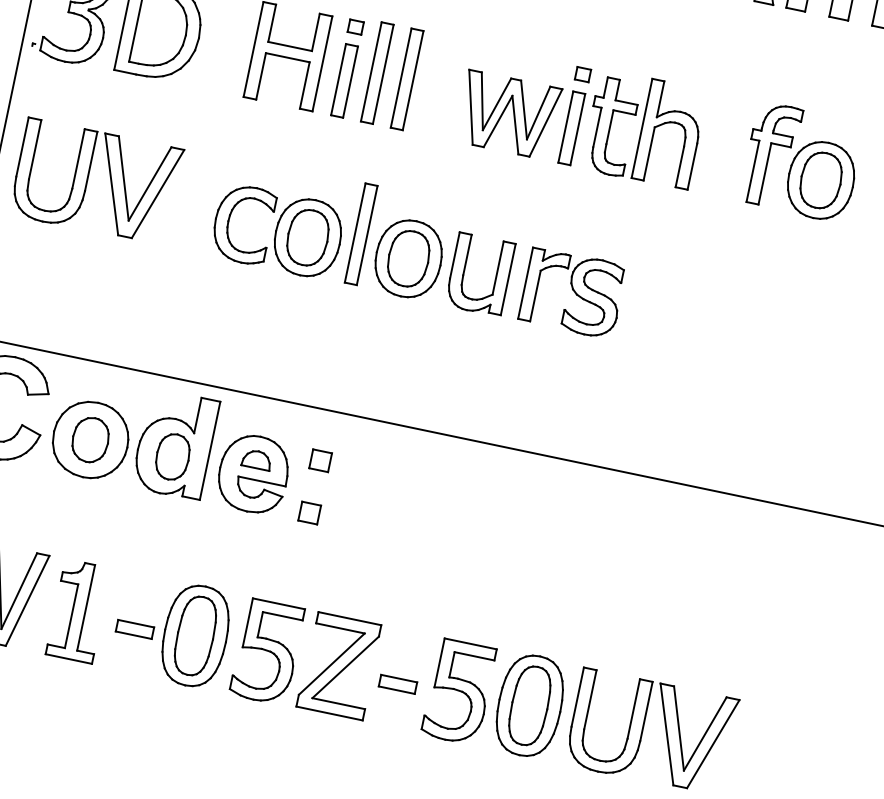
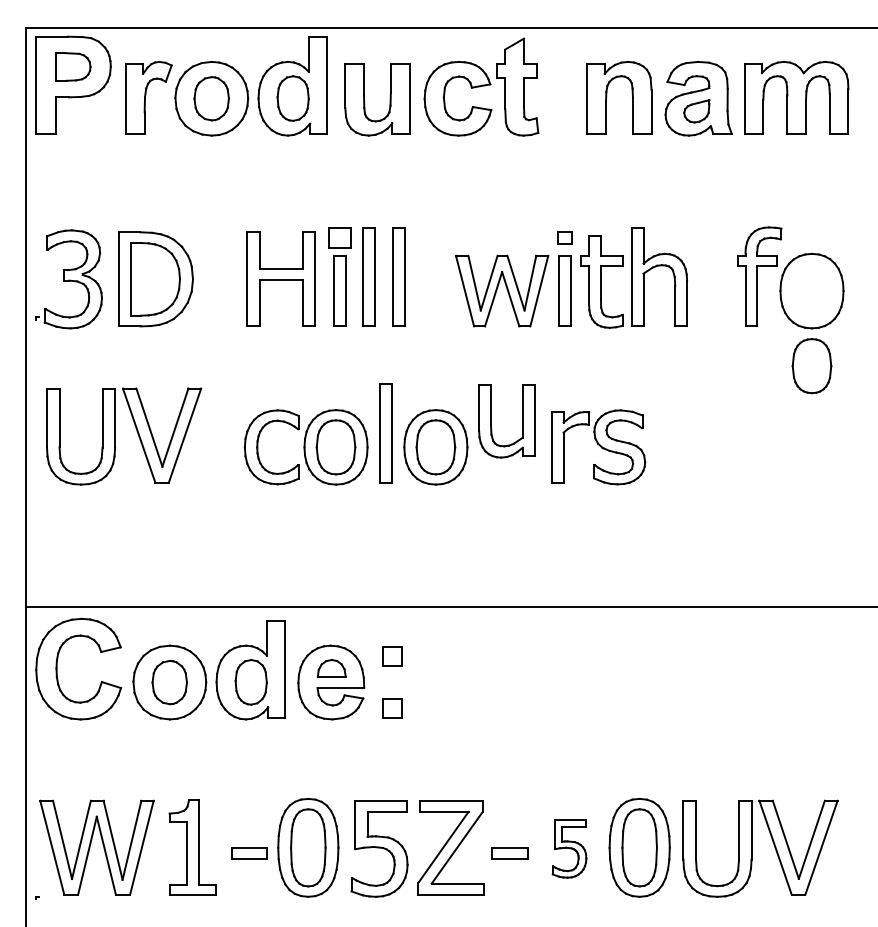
part: (355, 26) -> (339, 237), size x1.6
part: (820, 180) -> (811, 366), moved
part: (464, 271) -> (491, 421), moved
part: (458, 691) -> (569, 848), size x0.6

